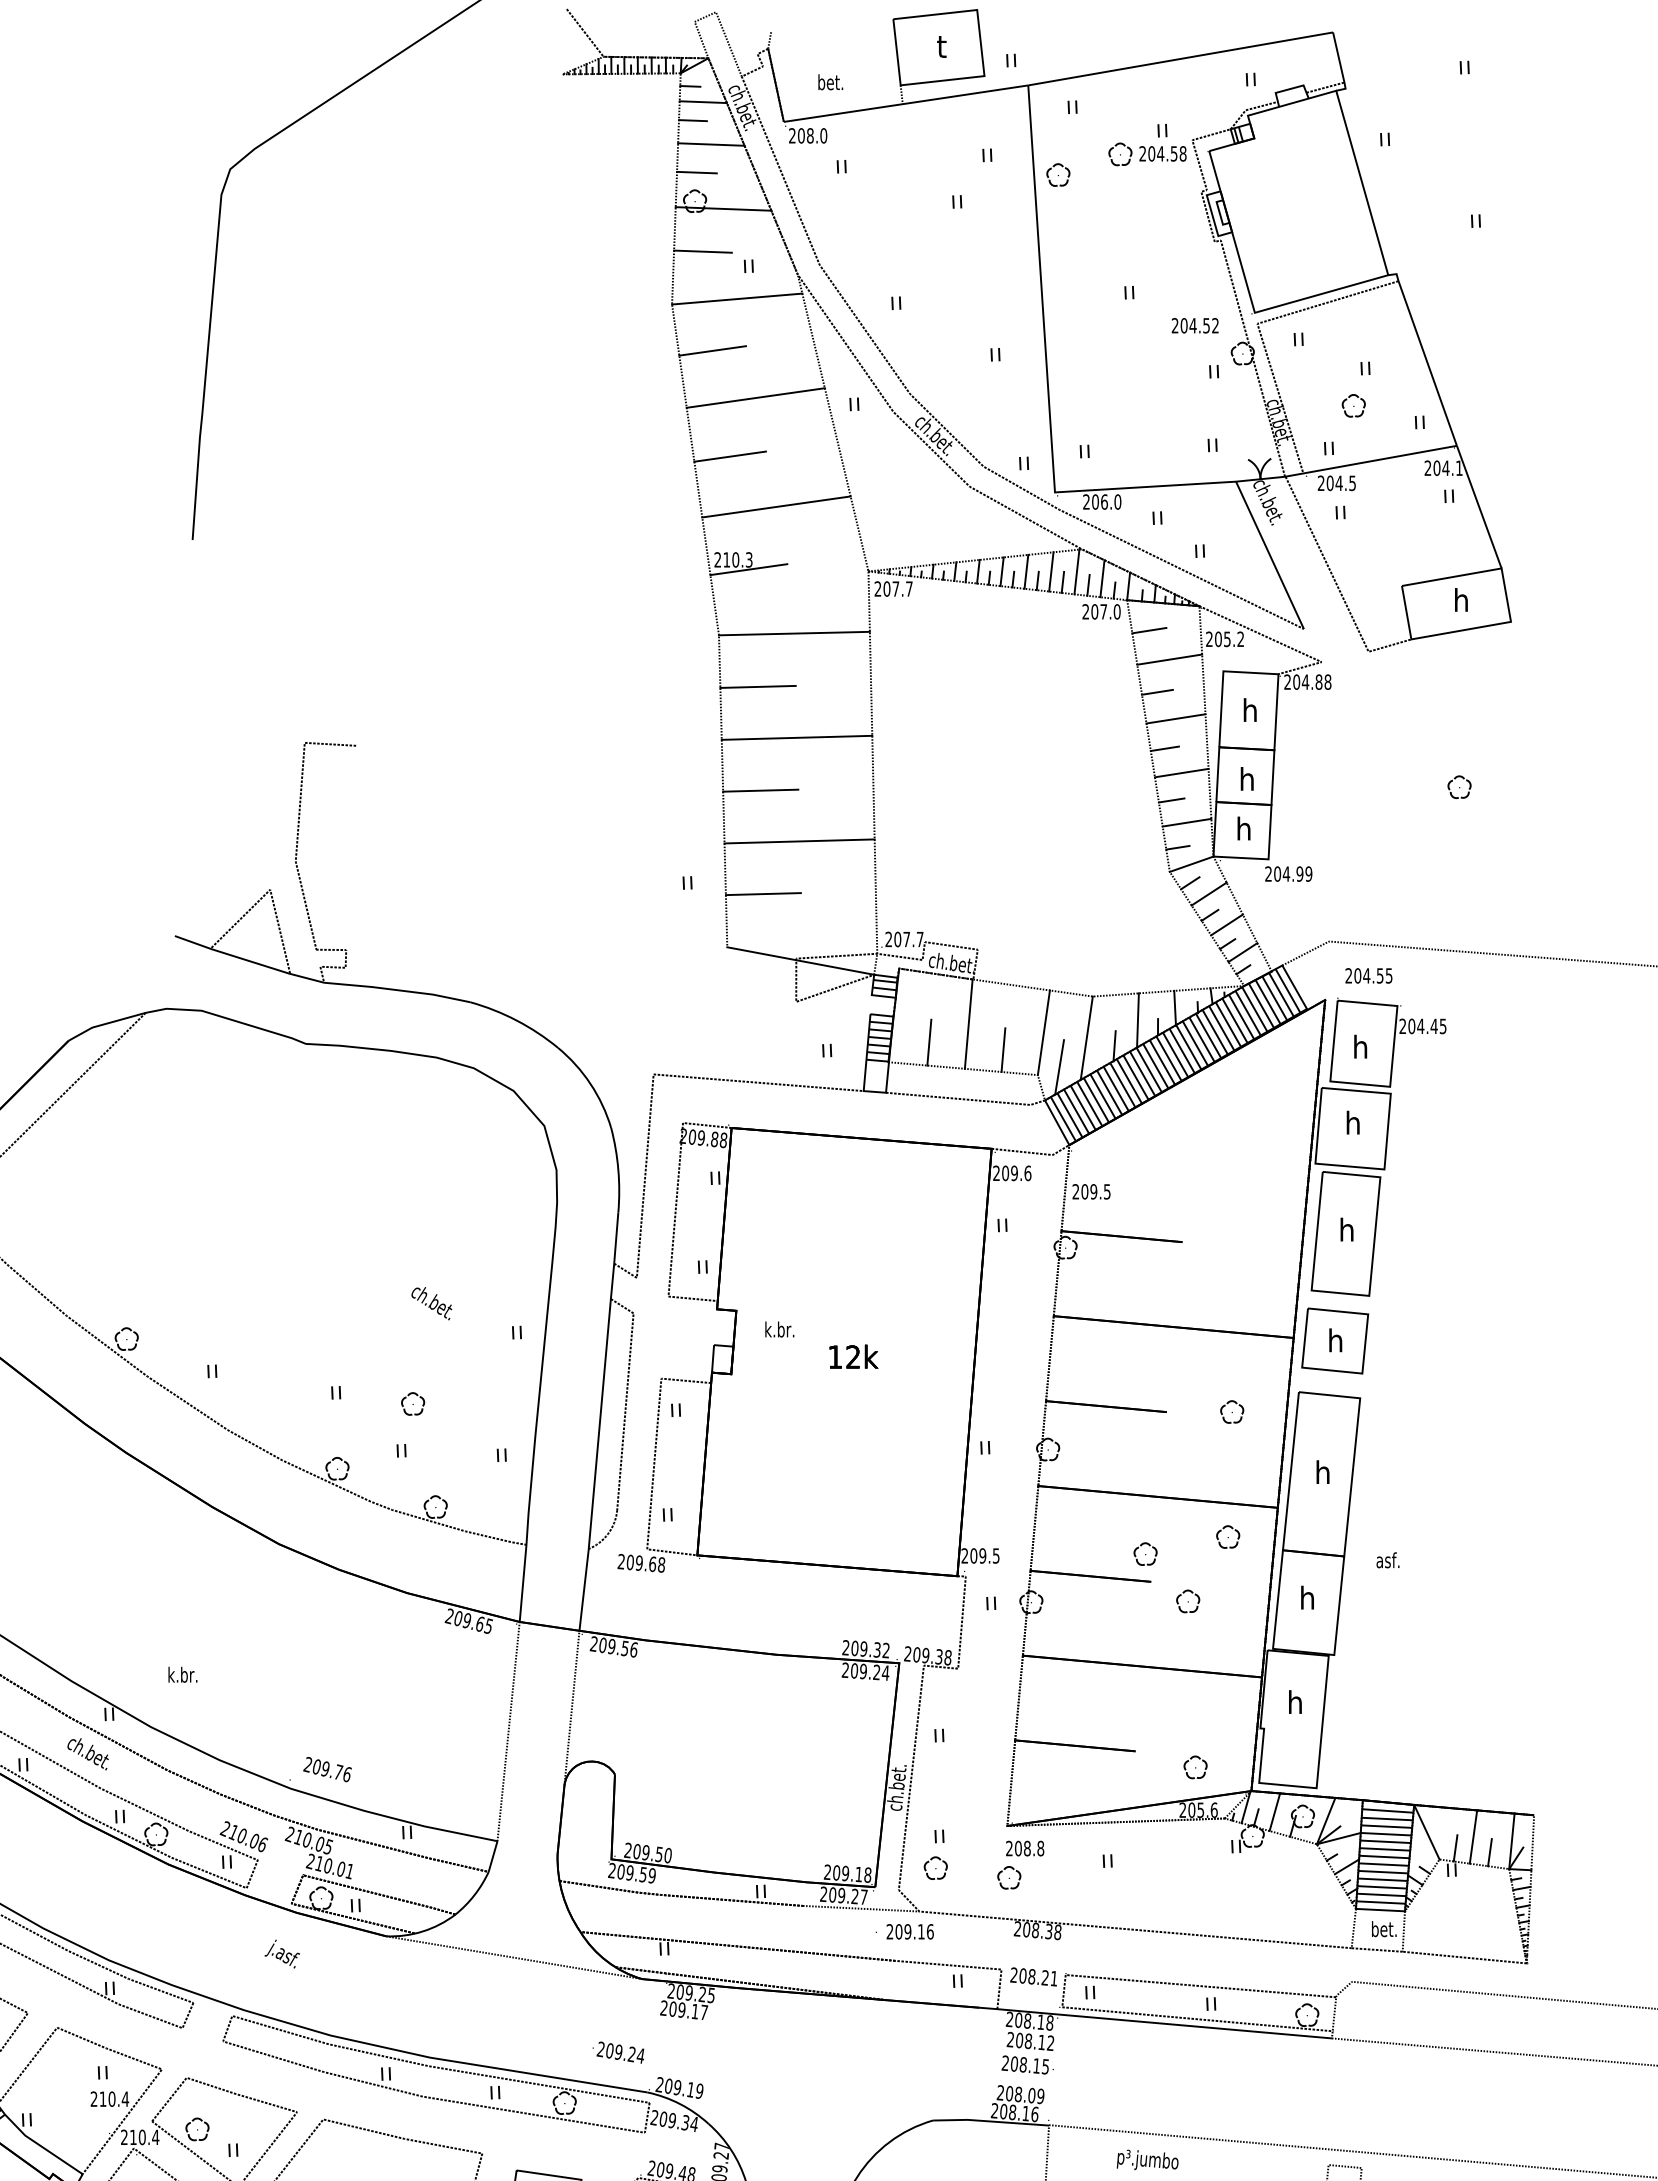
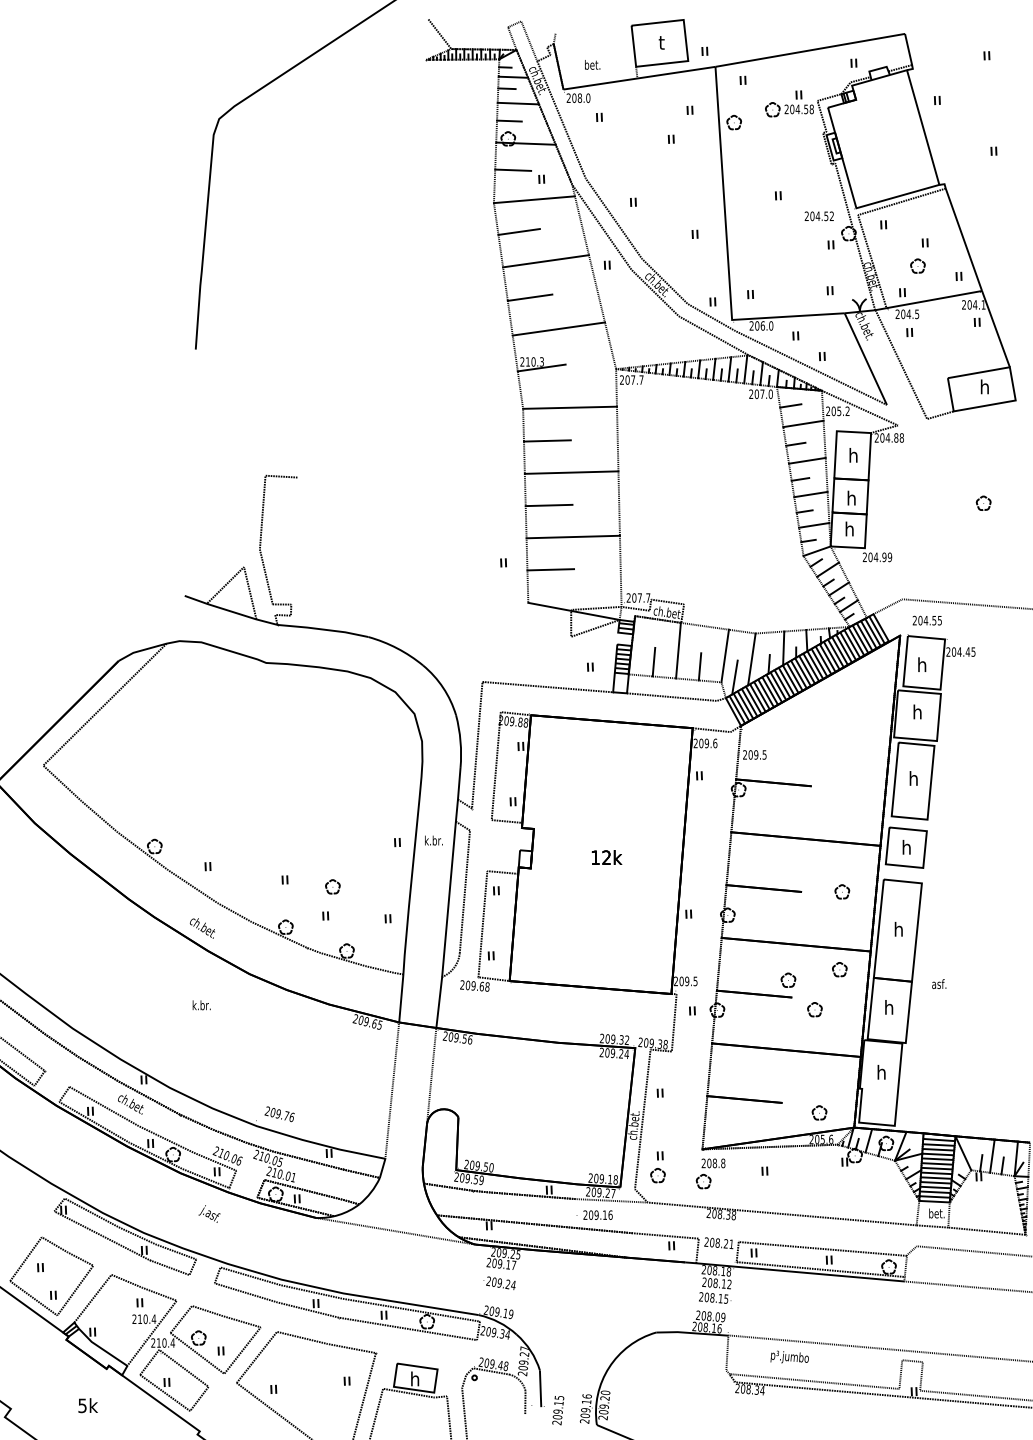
text: (430, 1303) -> (201, 928), moved
text: (779, 1329) -> (433, 840), moved
text: (182, 1675) -> (201, 1005), moved
text: (904, 1930) -> (594, 1214), moved
text: (282, 1953) -> (209, 1213), moved
text: (618, 2052) -> (499, 1283), moved

